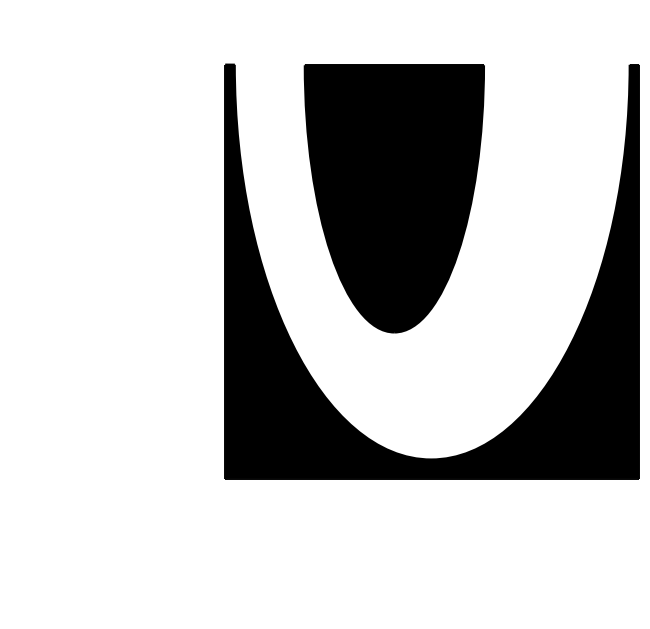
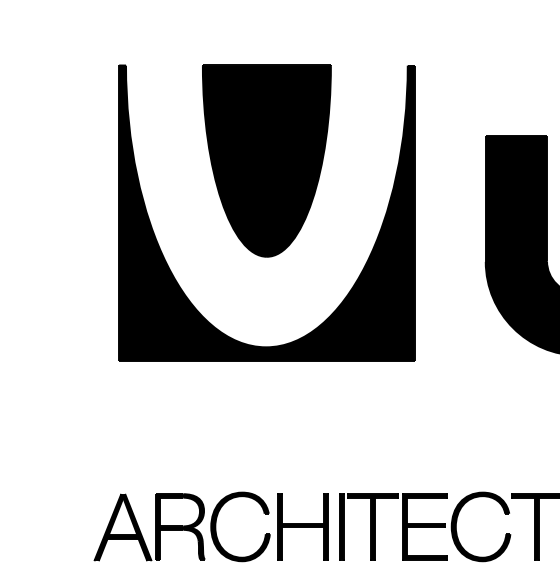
part: (393, 197) -> (266, 160), moved

